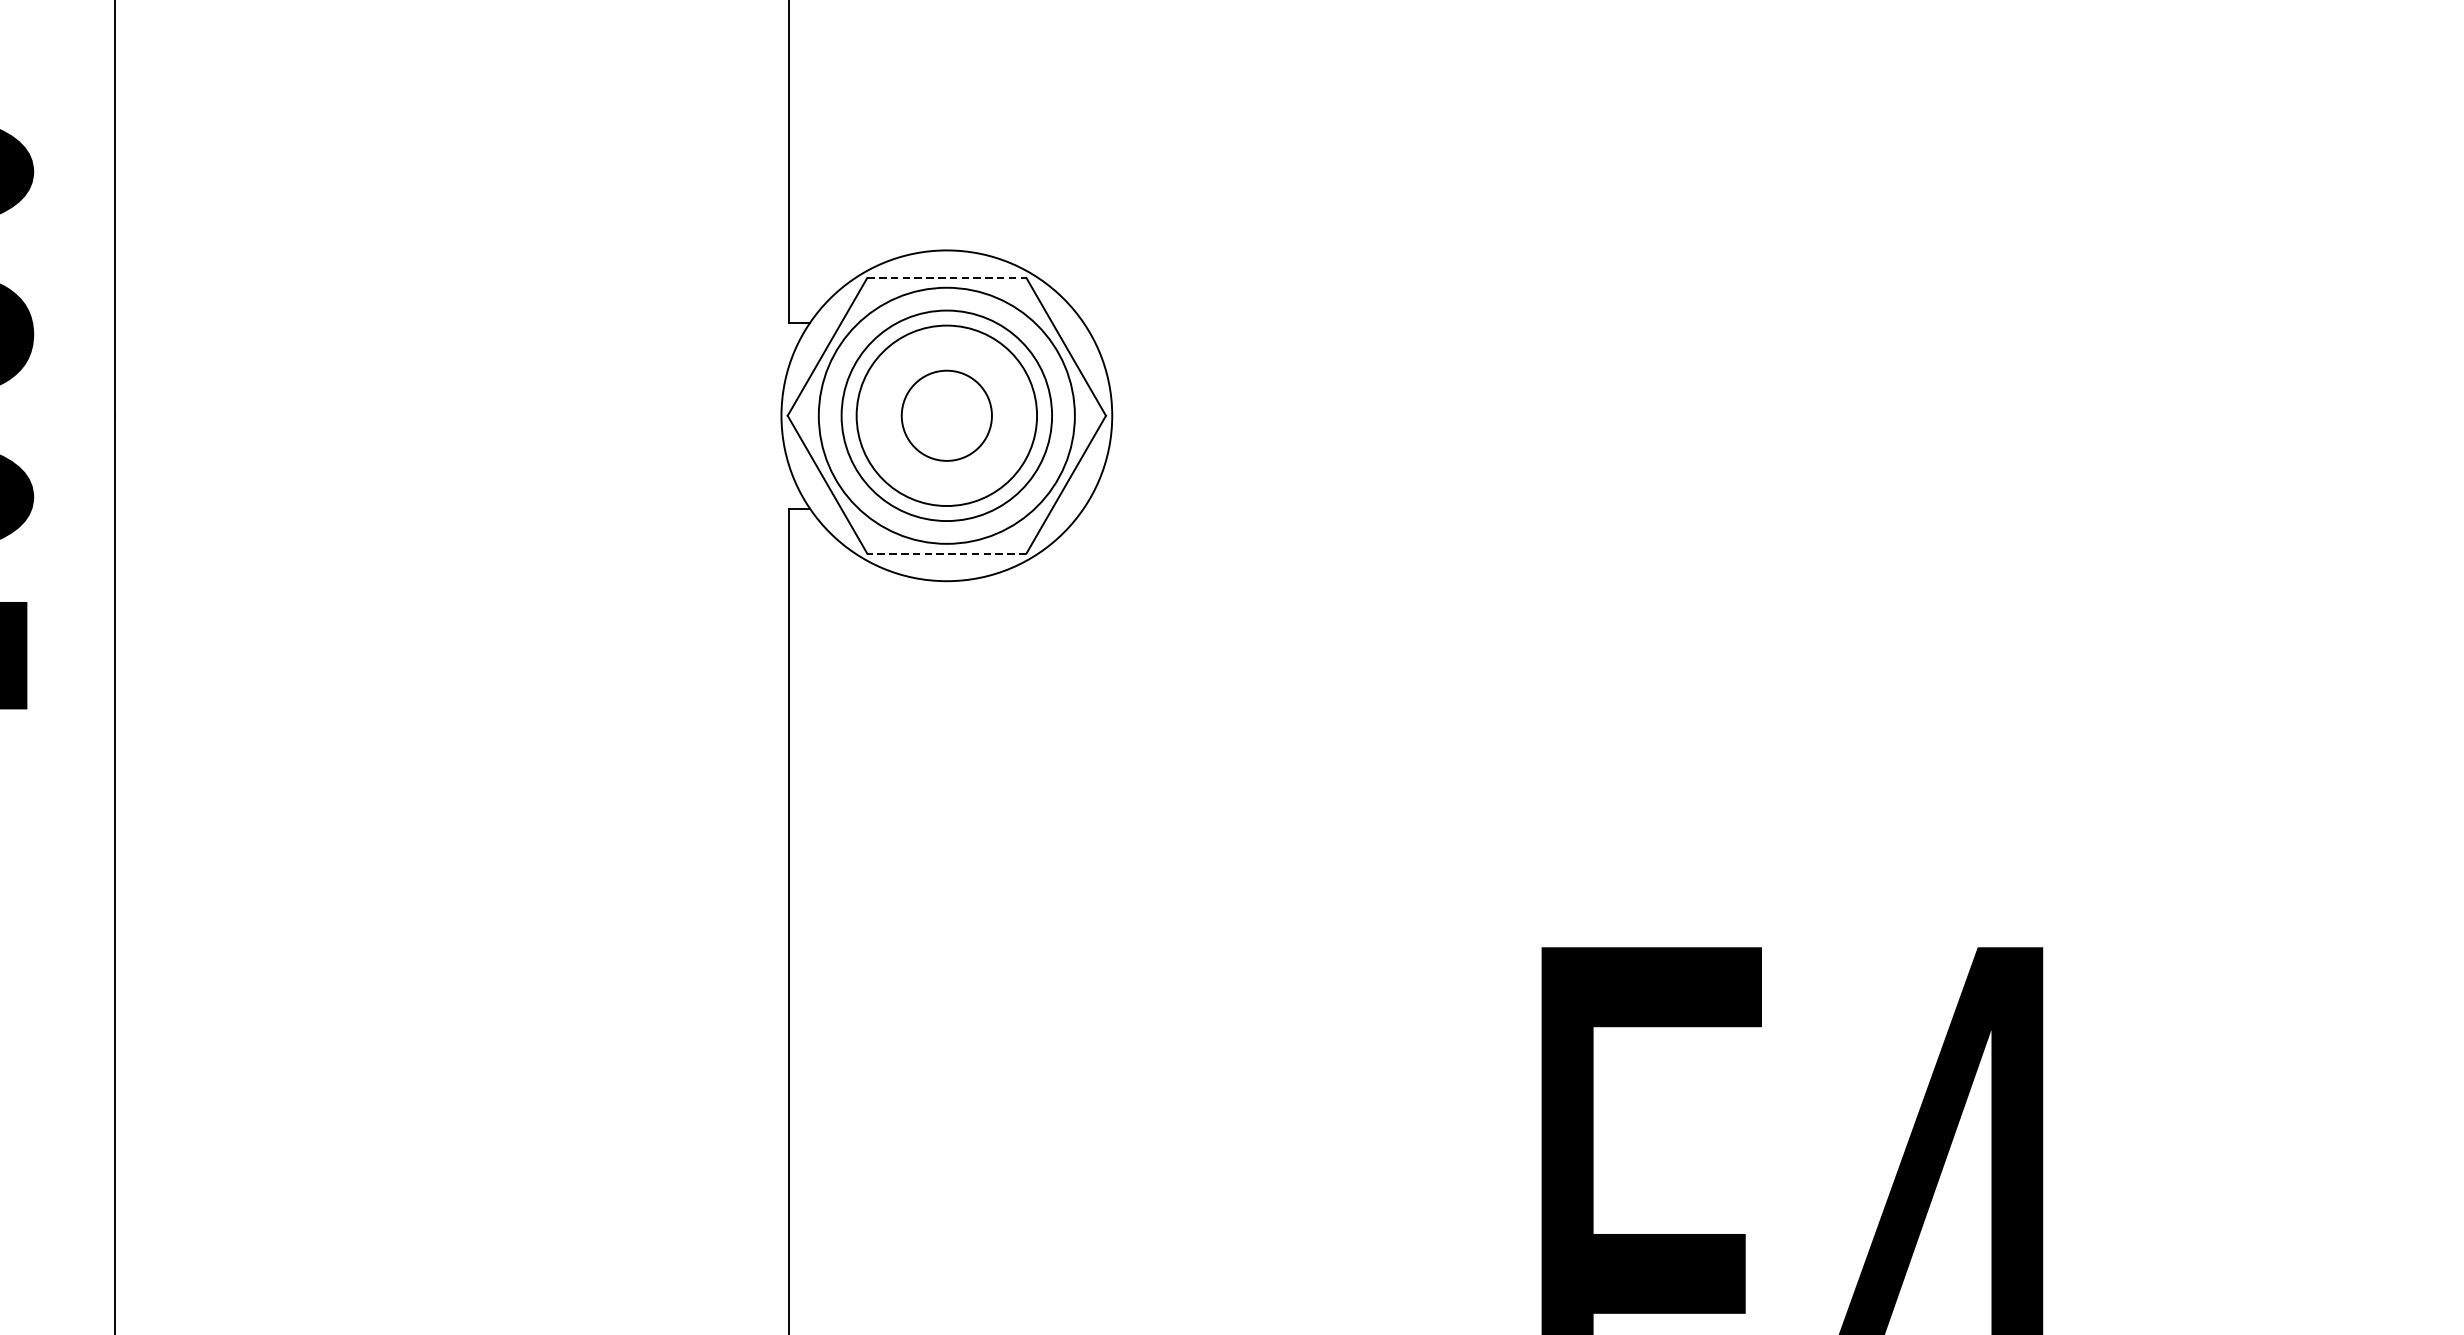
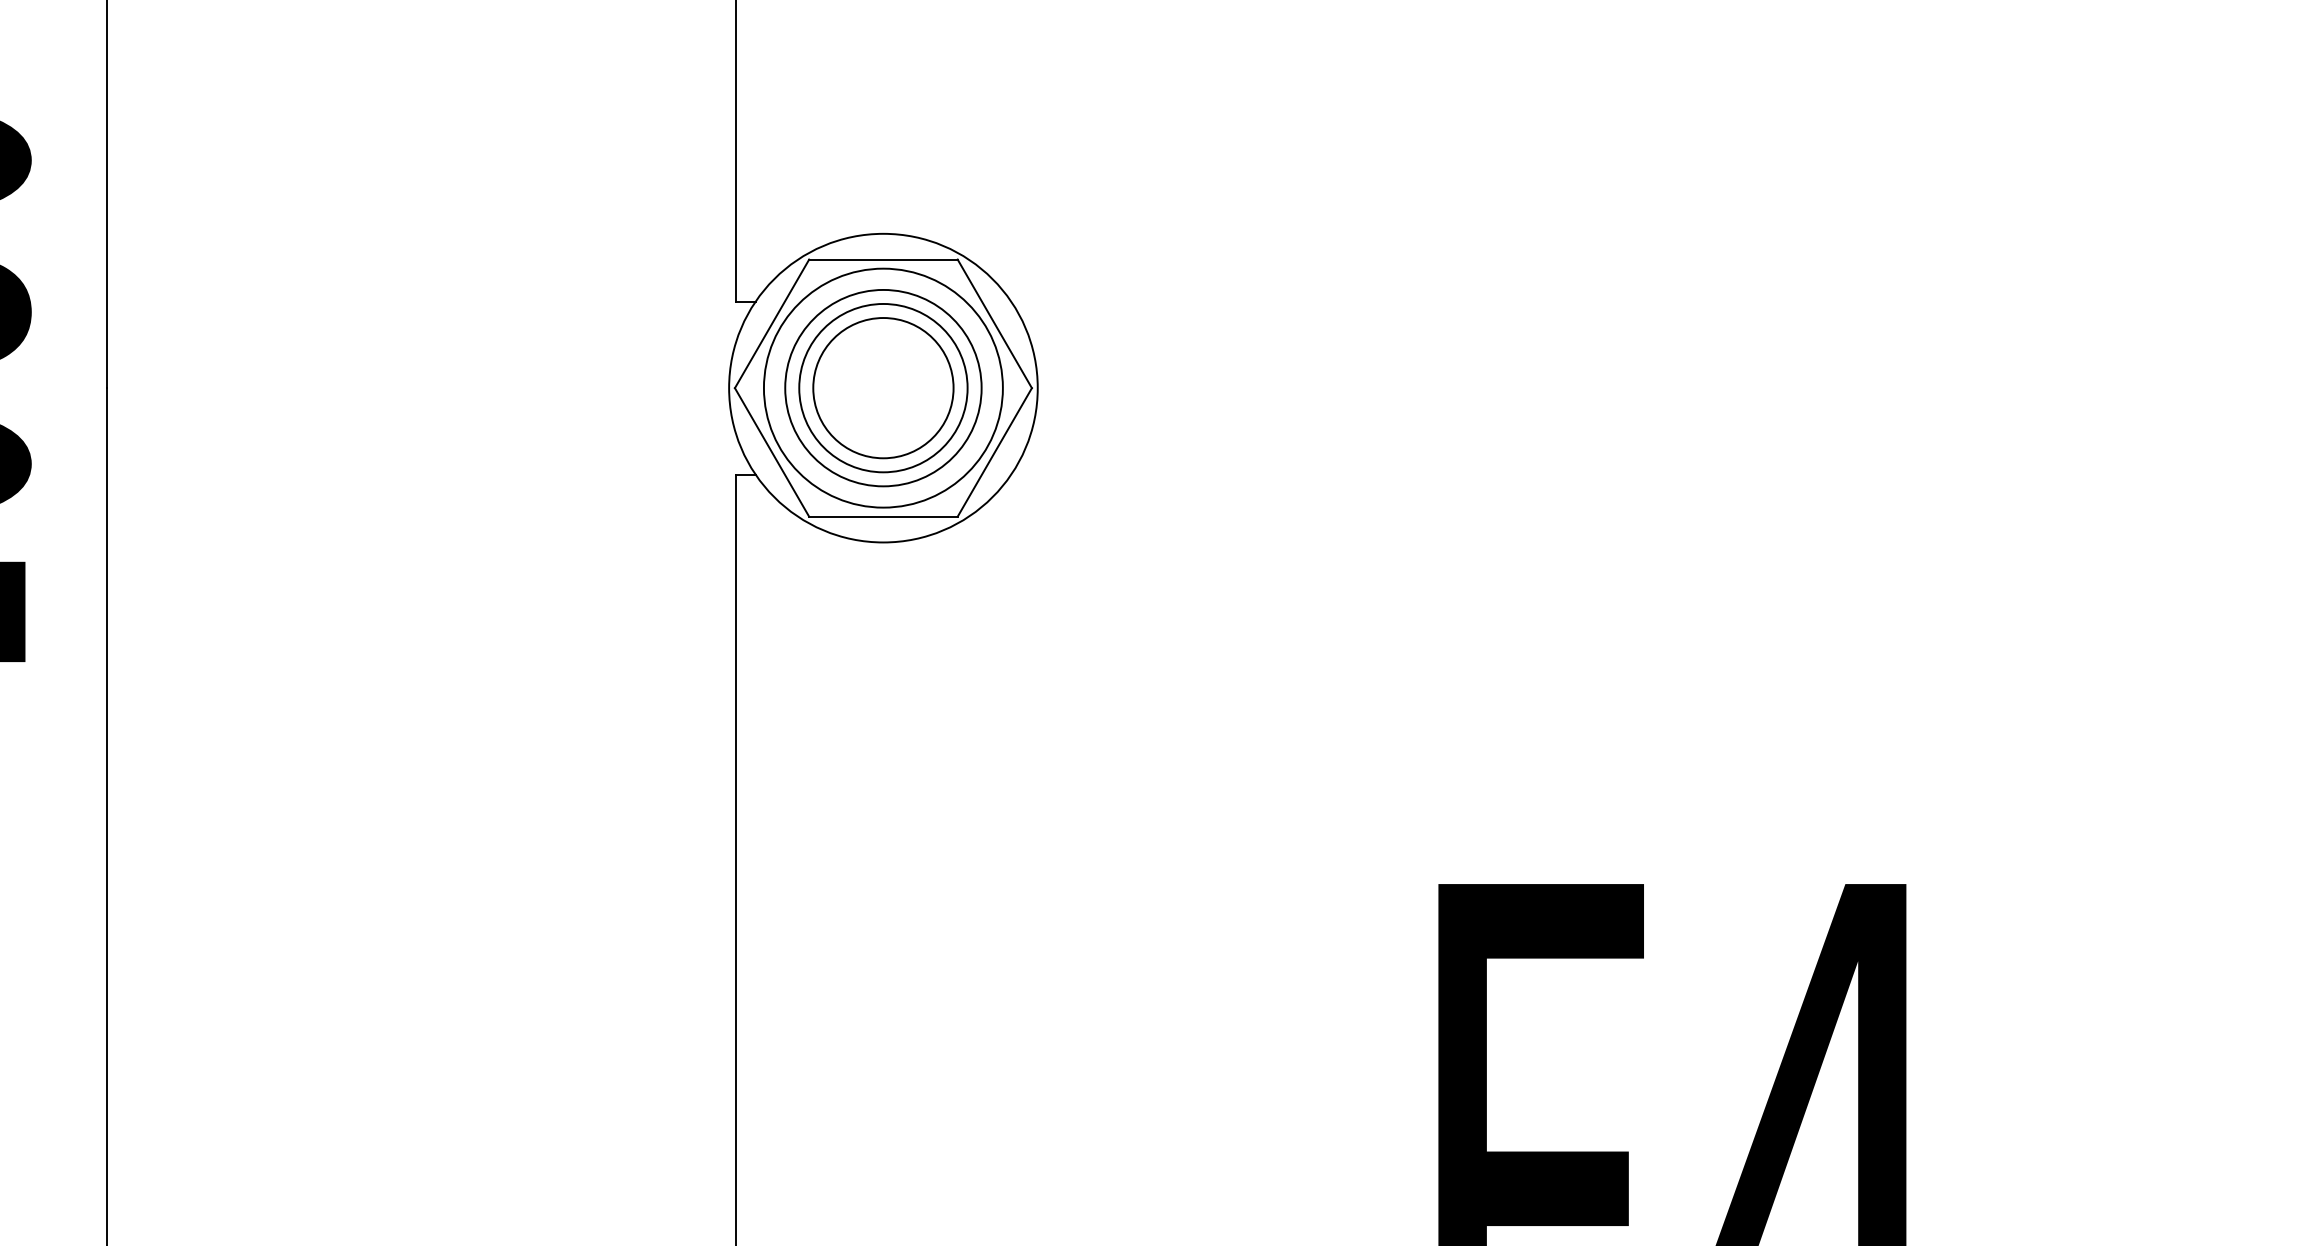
line: (946, 277) -> (883, 259), dashed -> solid
circle: (946, 416) -> (883, 388), size x1.67
line: (945, 553) -> (882, 516), dashed -> solid

